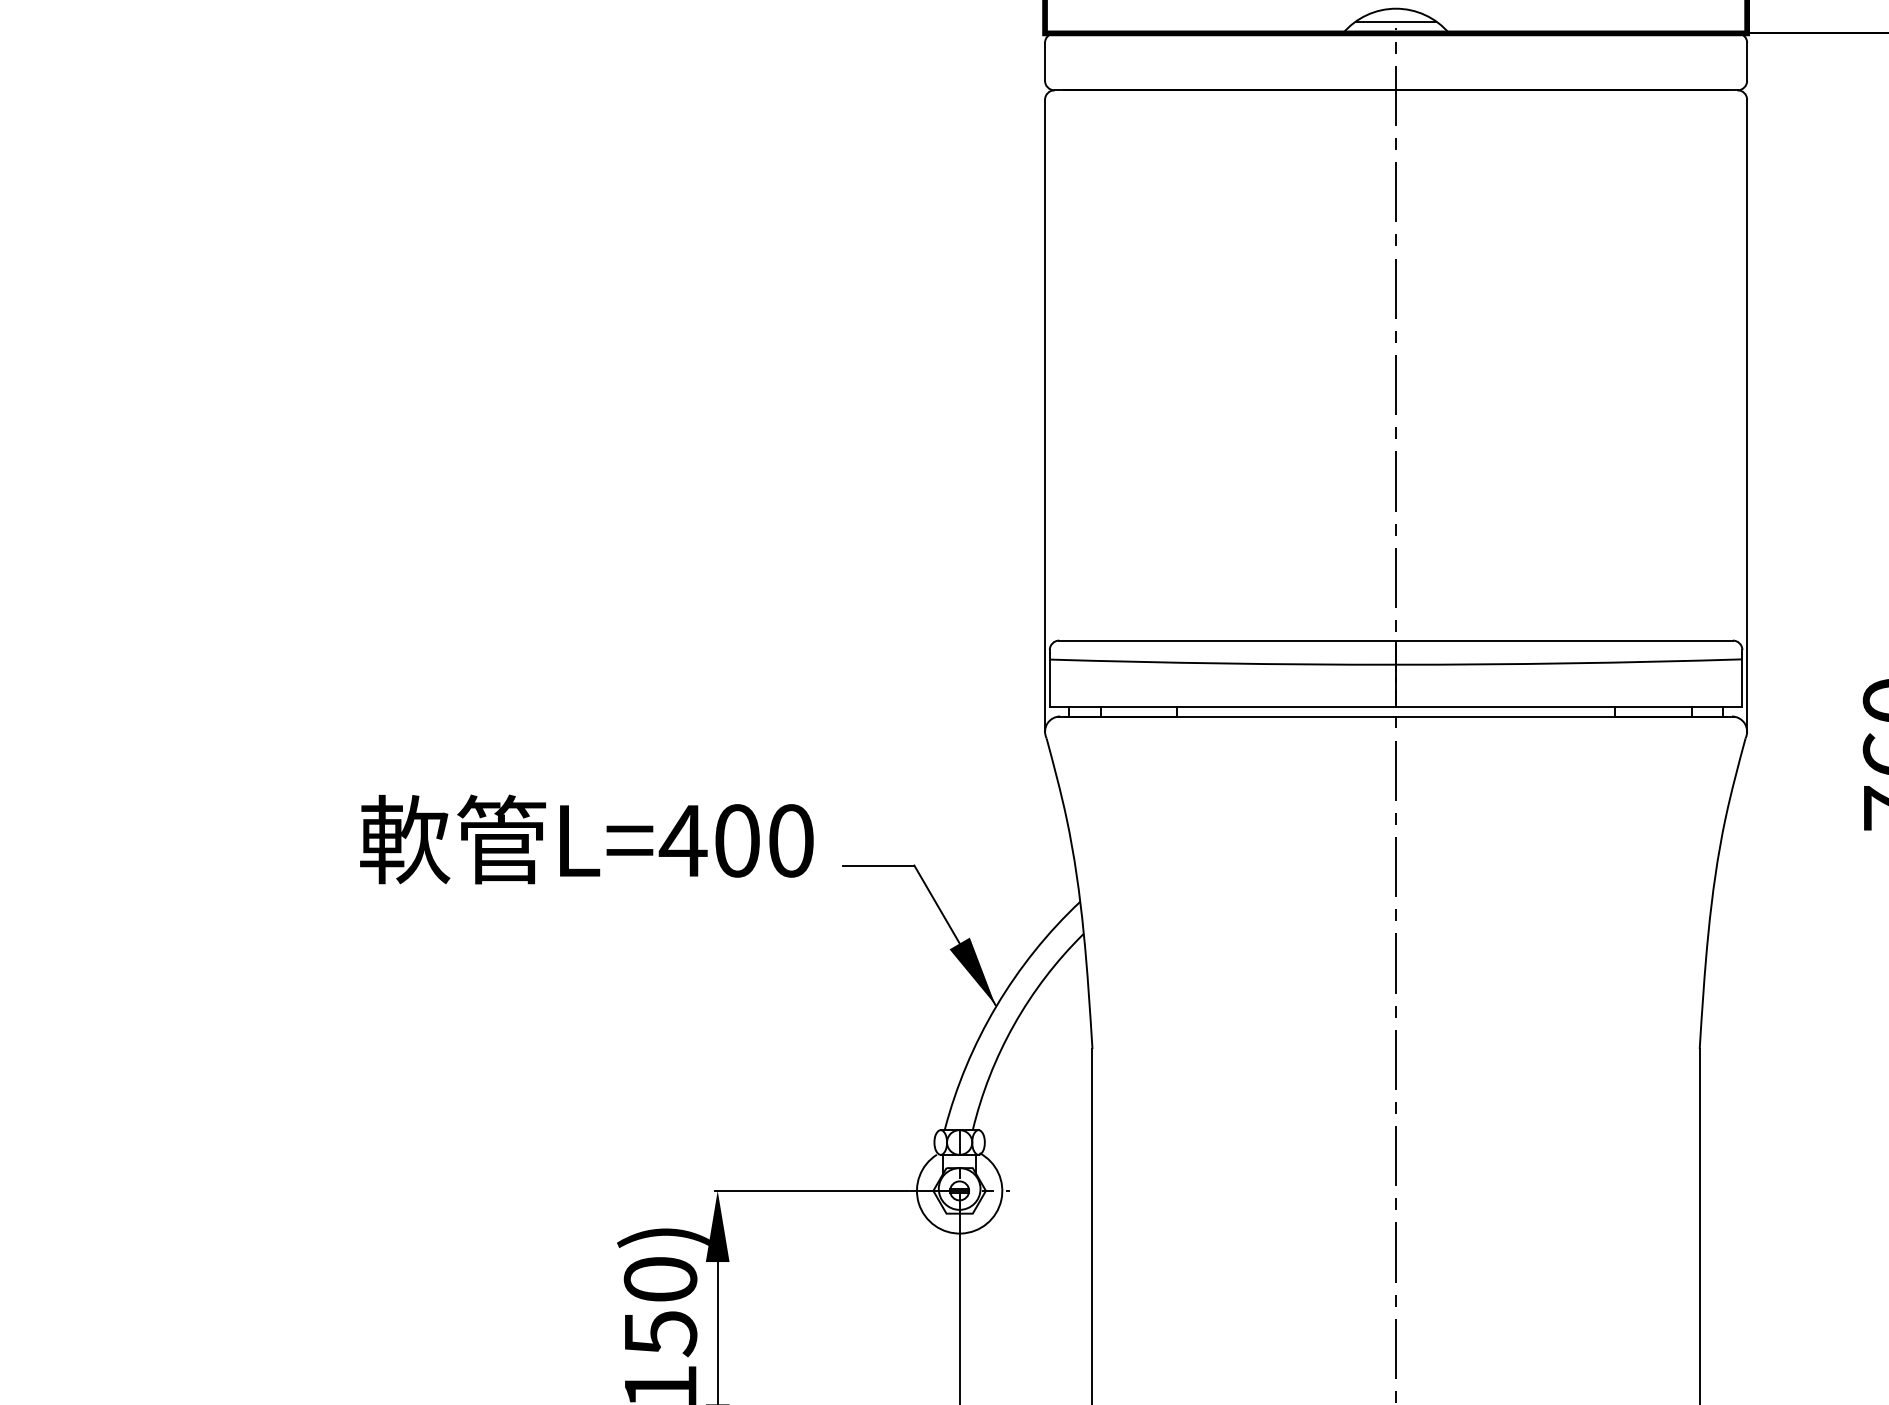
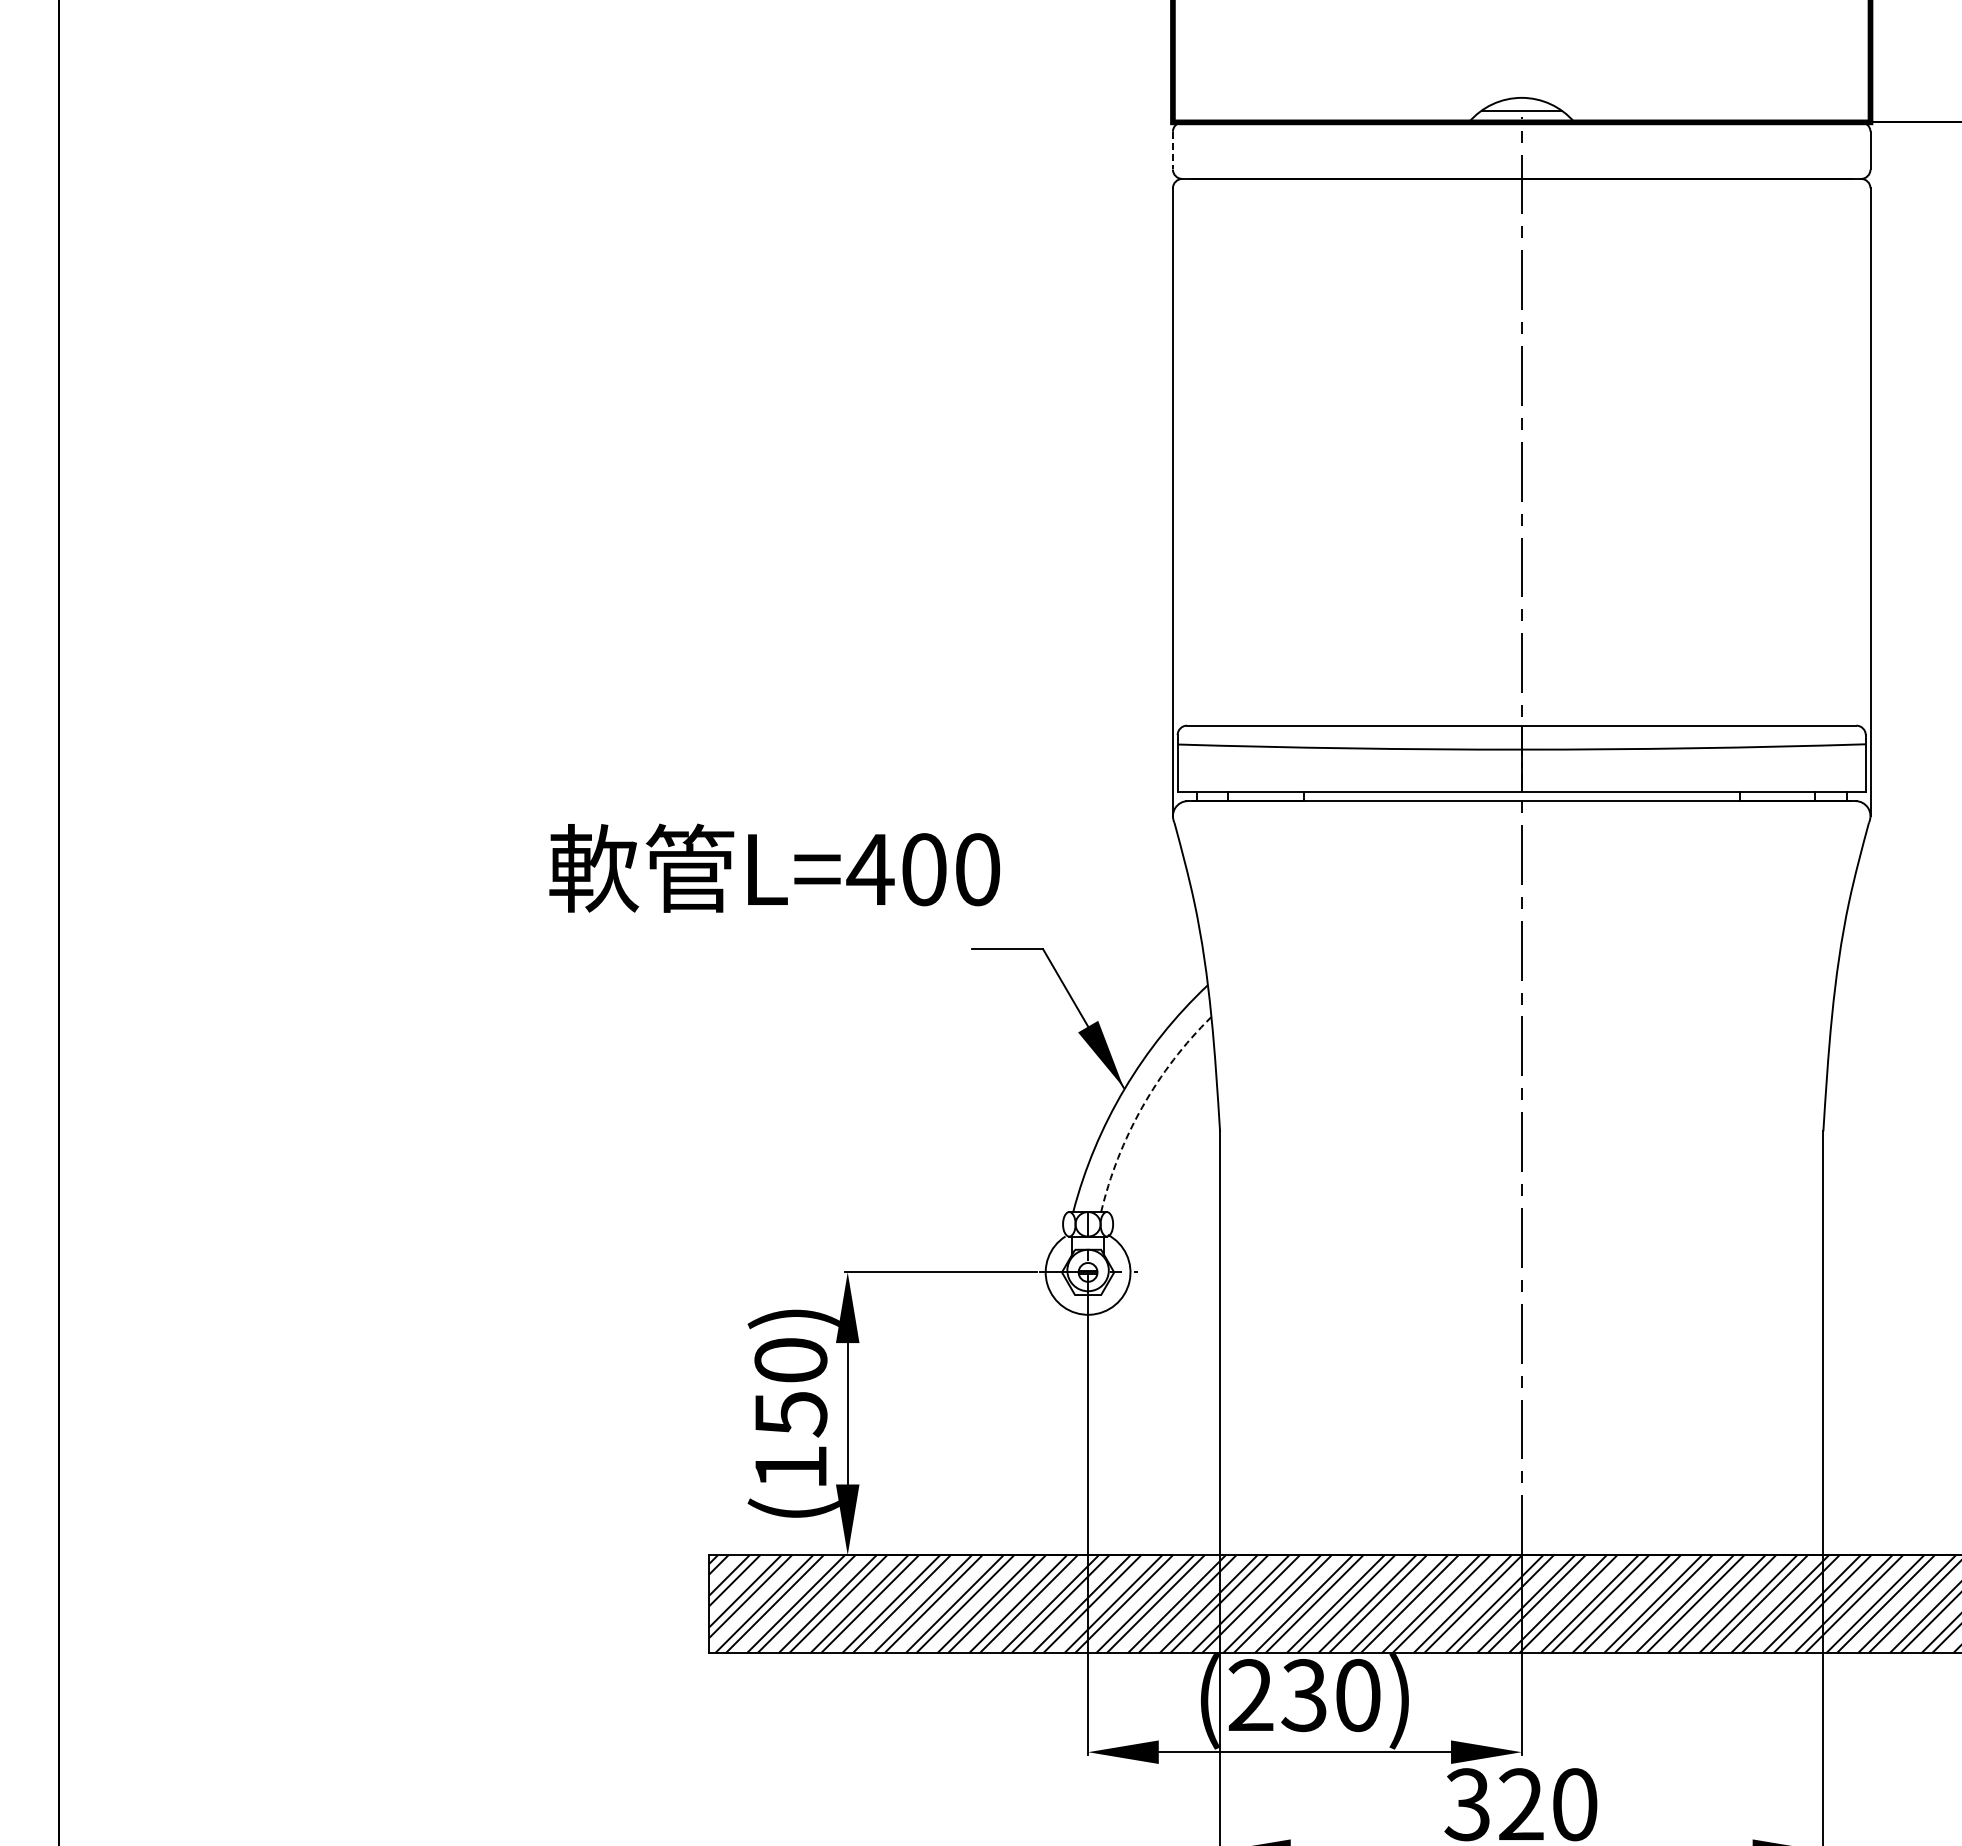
line: (1044, 61) -> (1172, 150), solid -> dashed
text: (586, 838) -> (774, 867), moved
arc: (1014, 1024) -> (1142, 1107), solid -> dashed

